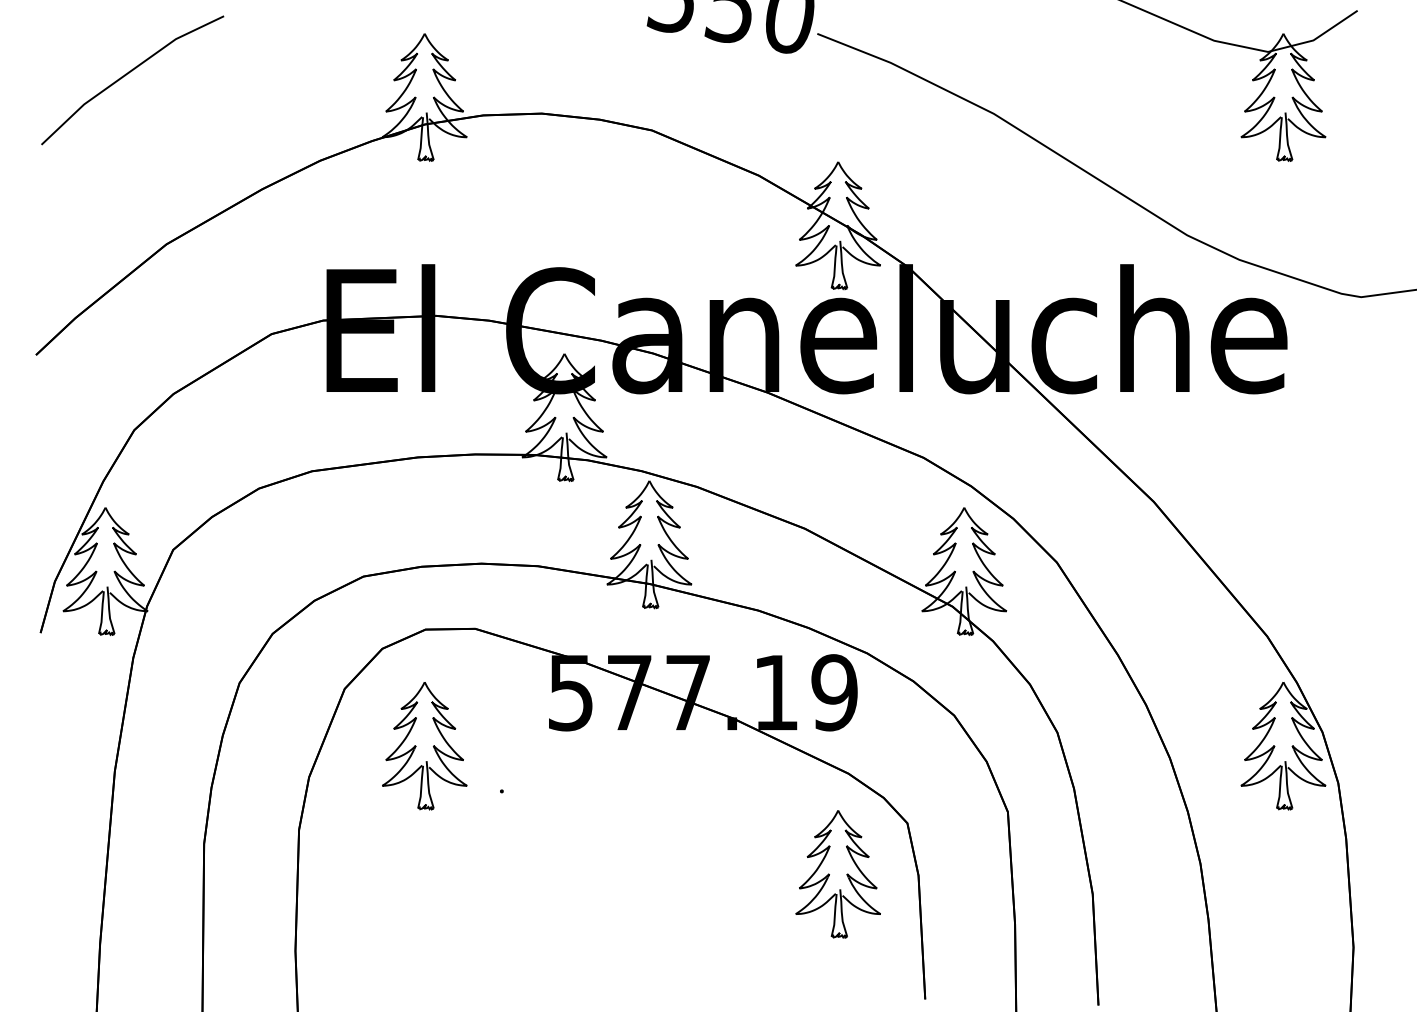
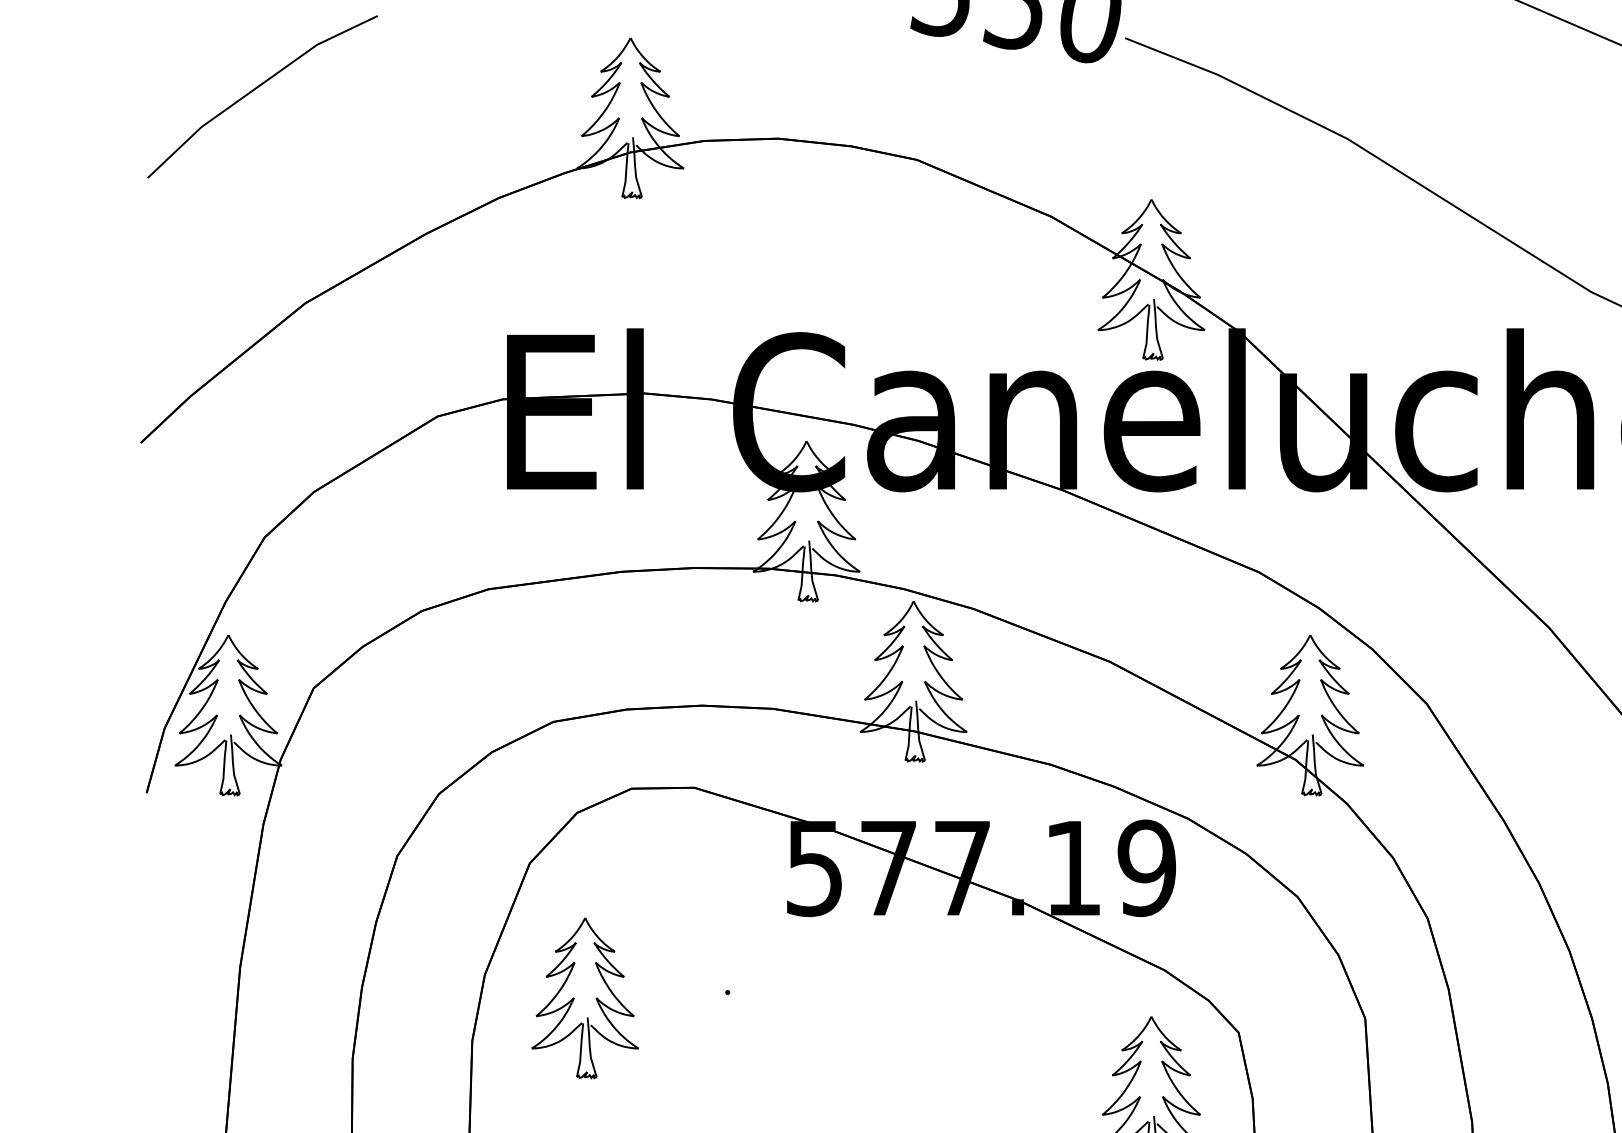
part: (424, 746) -> (584, 998), moved

